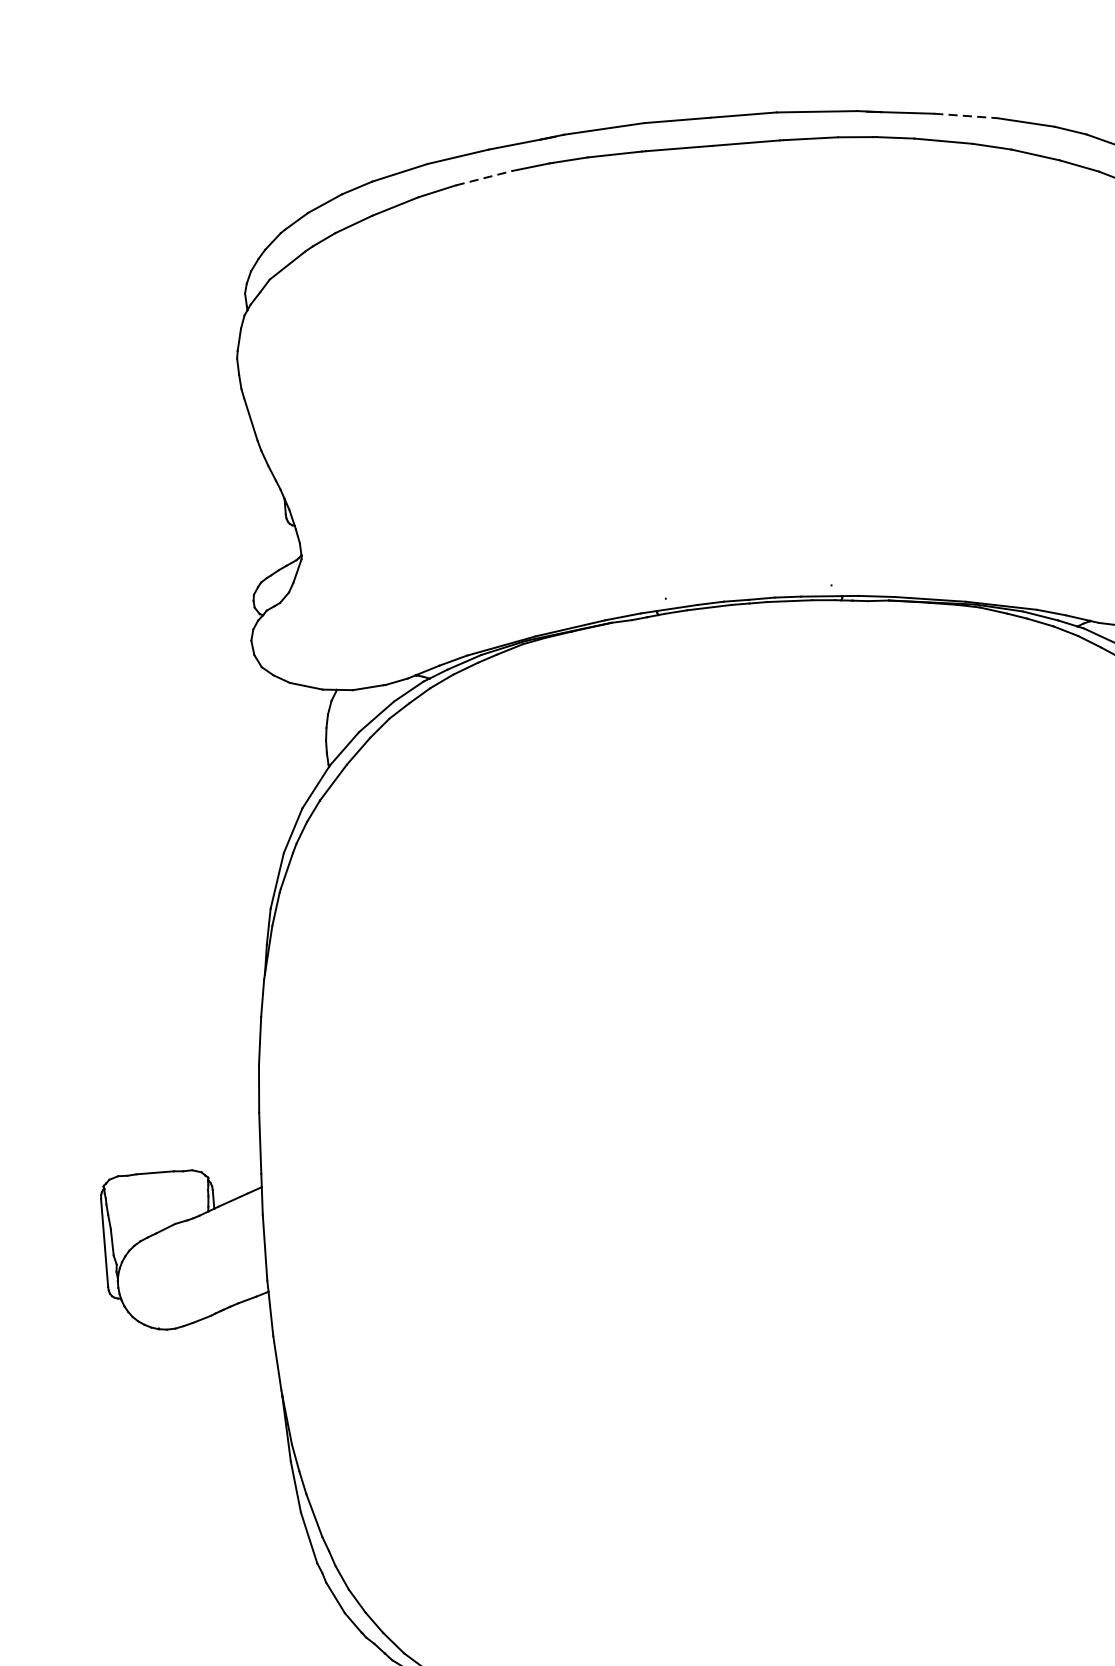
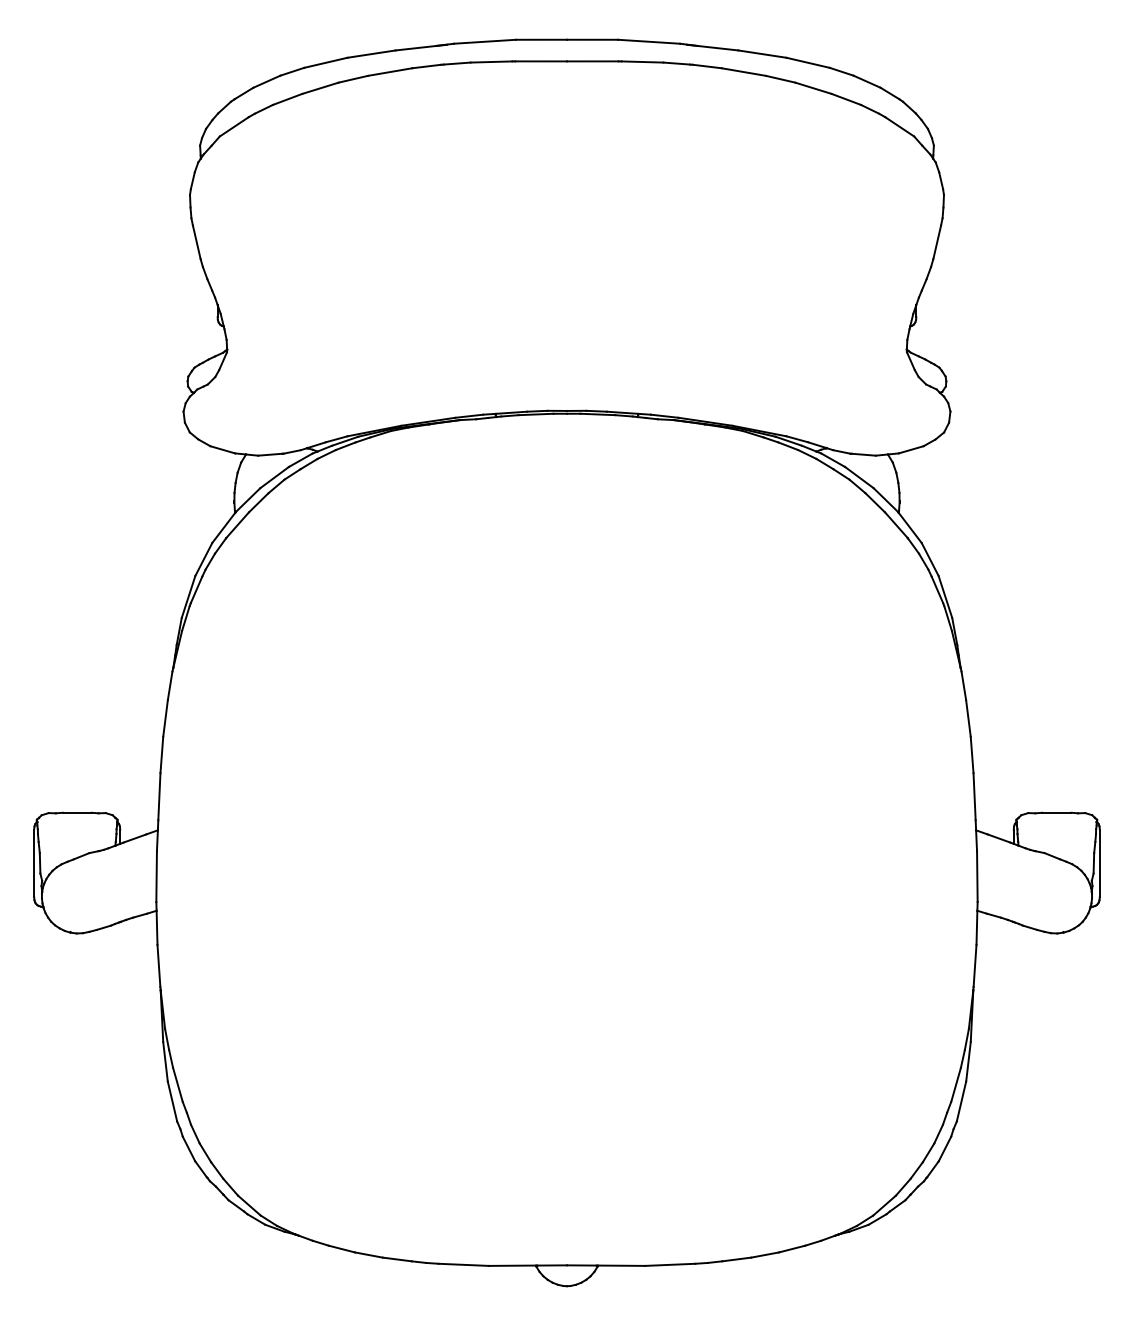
line: (965, 116) -> (762, 54), dashed -> solid
line: (484, 178) -> (390, 72), dashed -> solid

